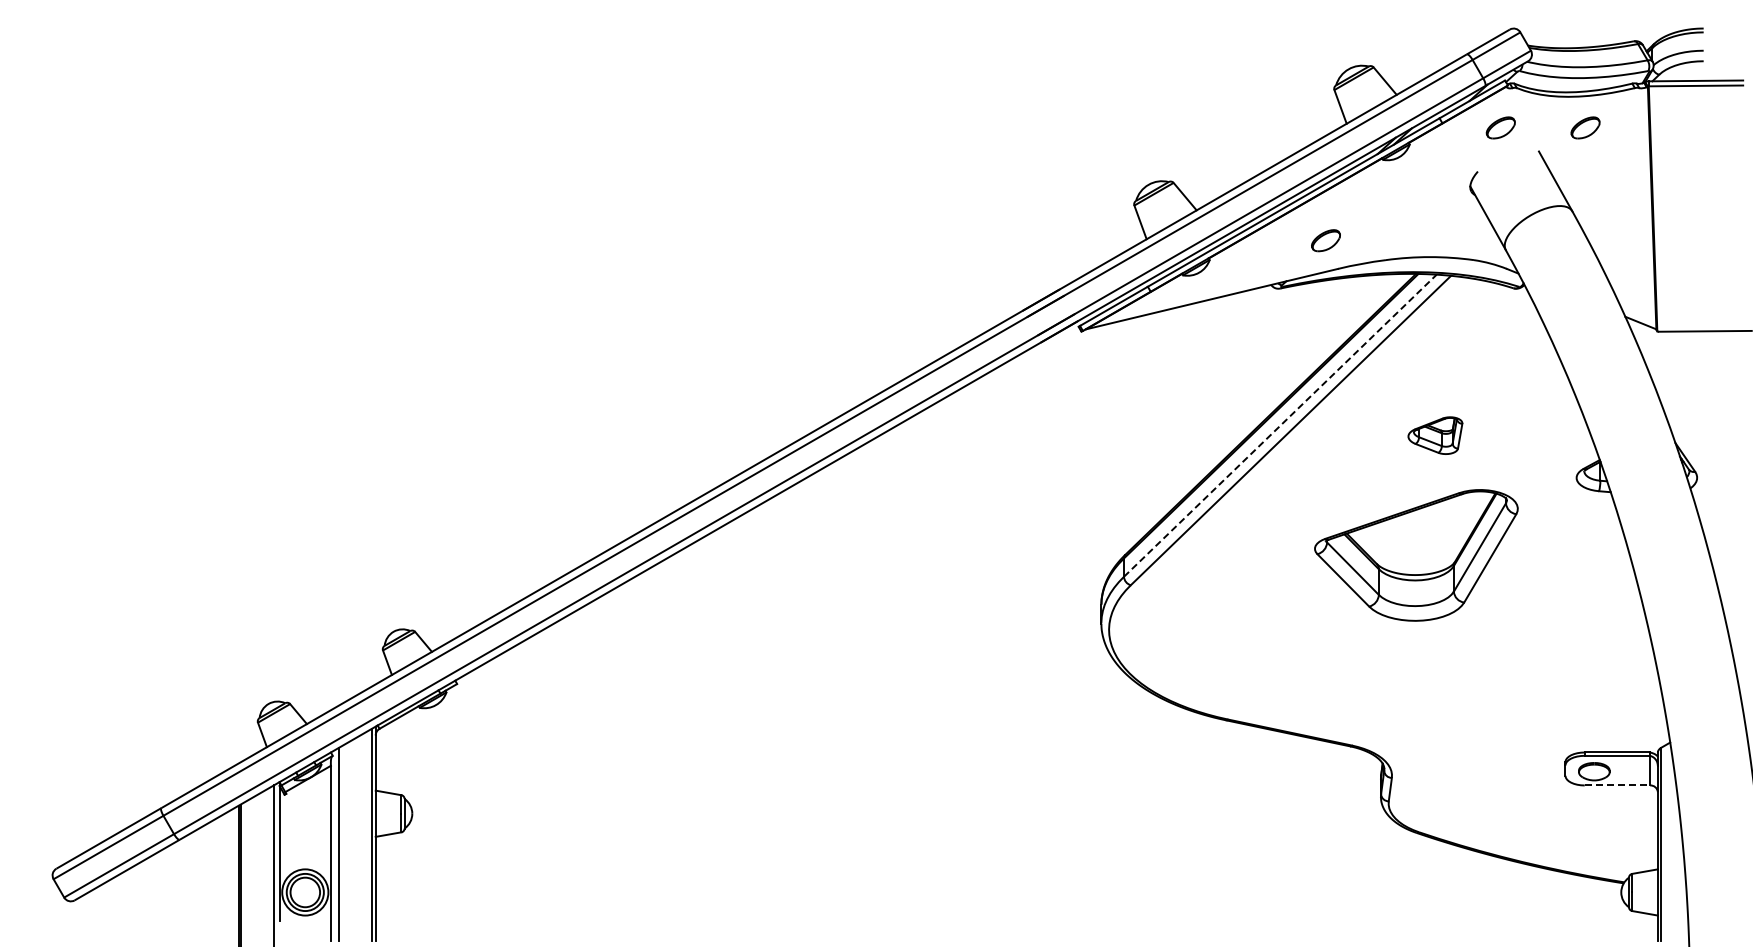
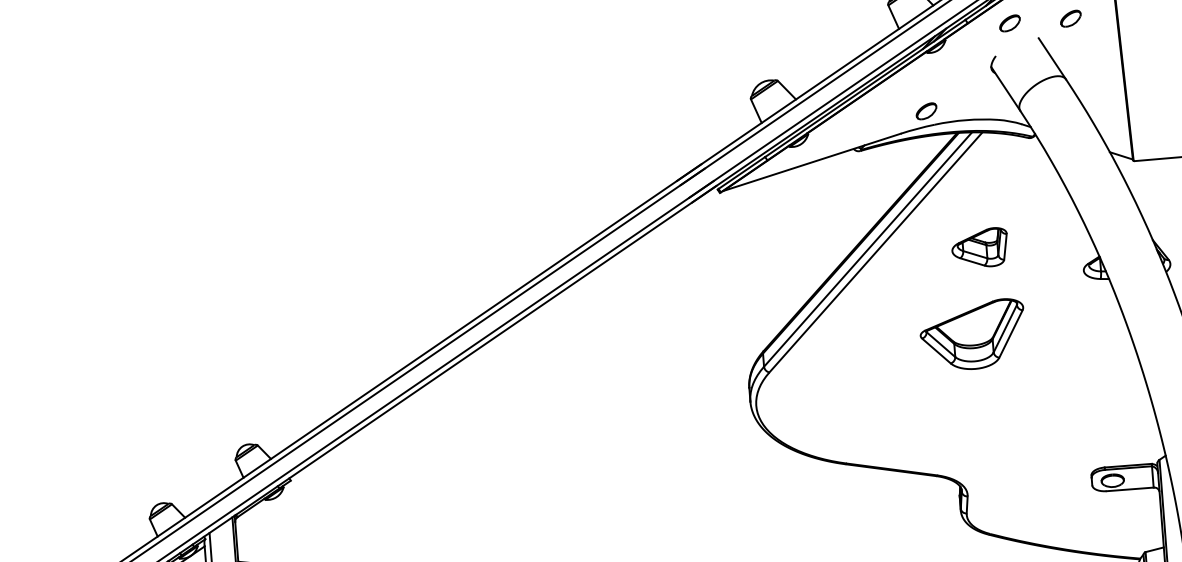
part: (1325, 240) -> (926, 111), moved
line: (1280, 425) -> (868, 249), dashed -> solid
part: (1435, 435) -> (980, 248), size x1.43
part: (1416, 555) -> (973, 335), size x0.71
line: (1617, 785) -> (1130, 489), dashed -> solid

